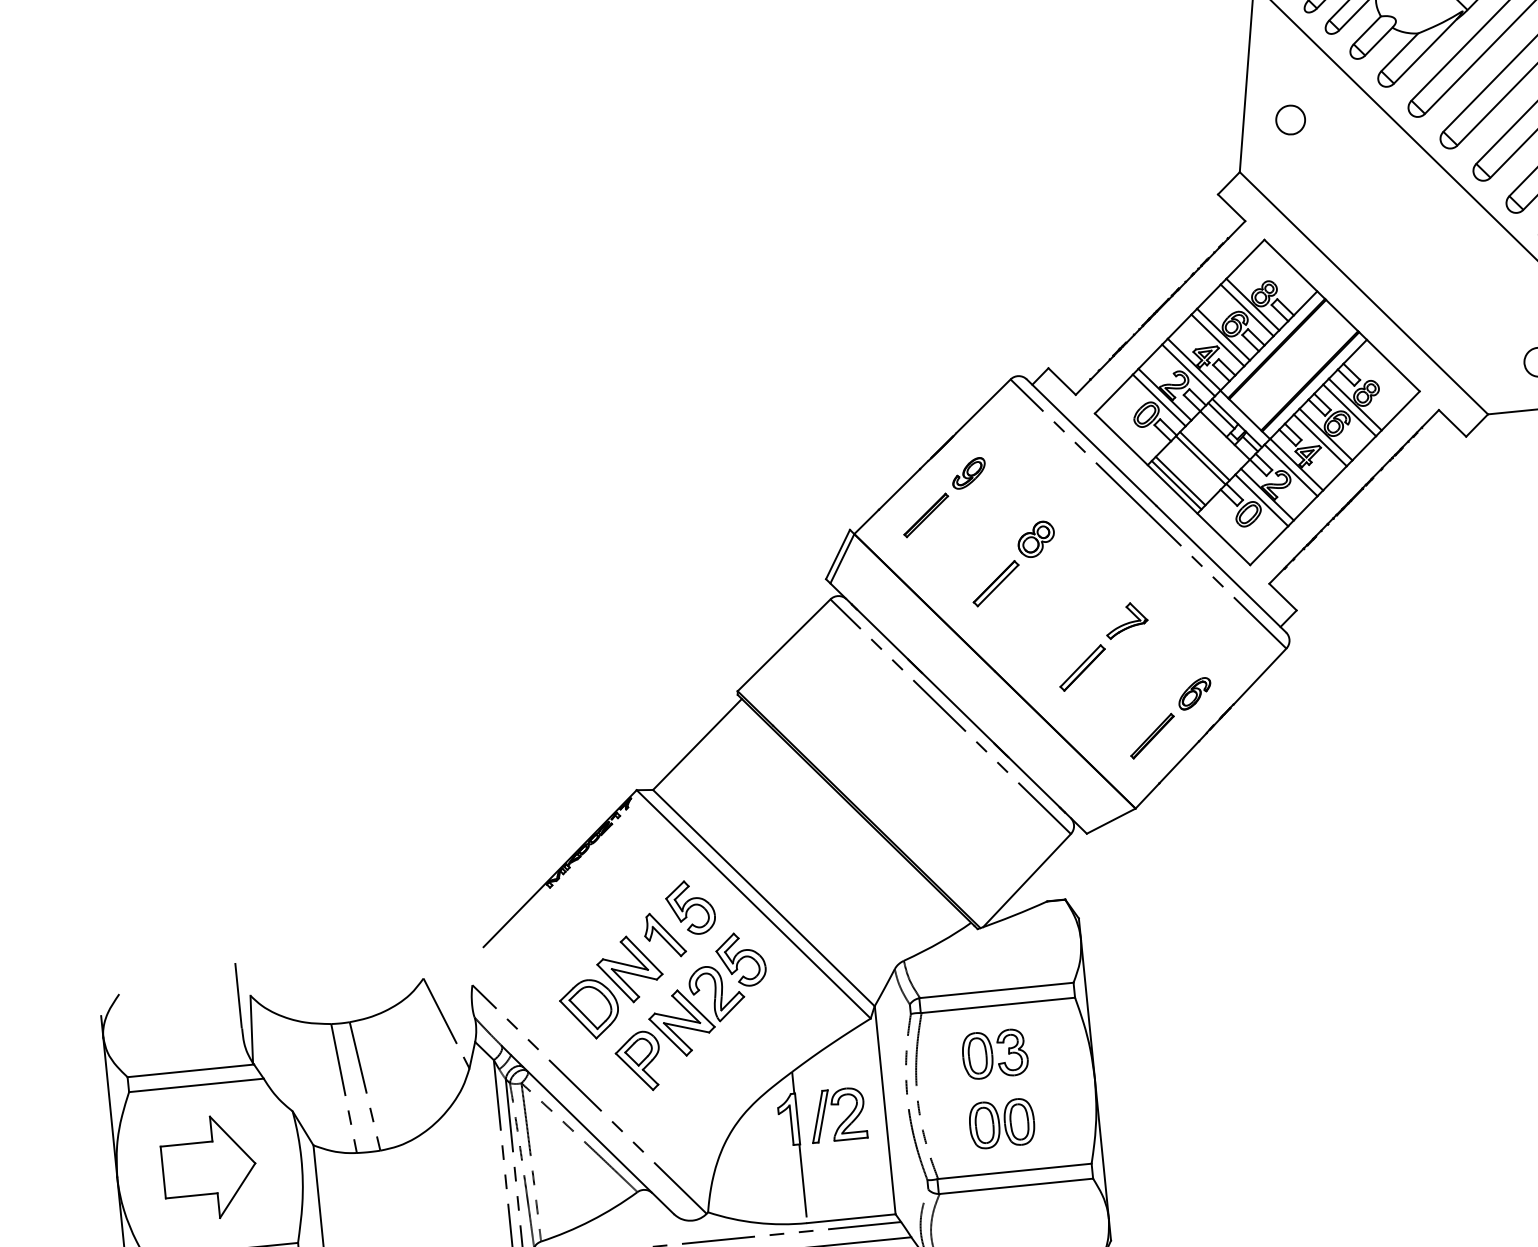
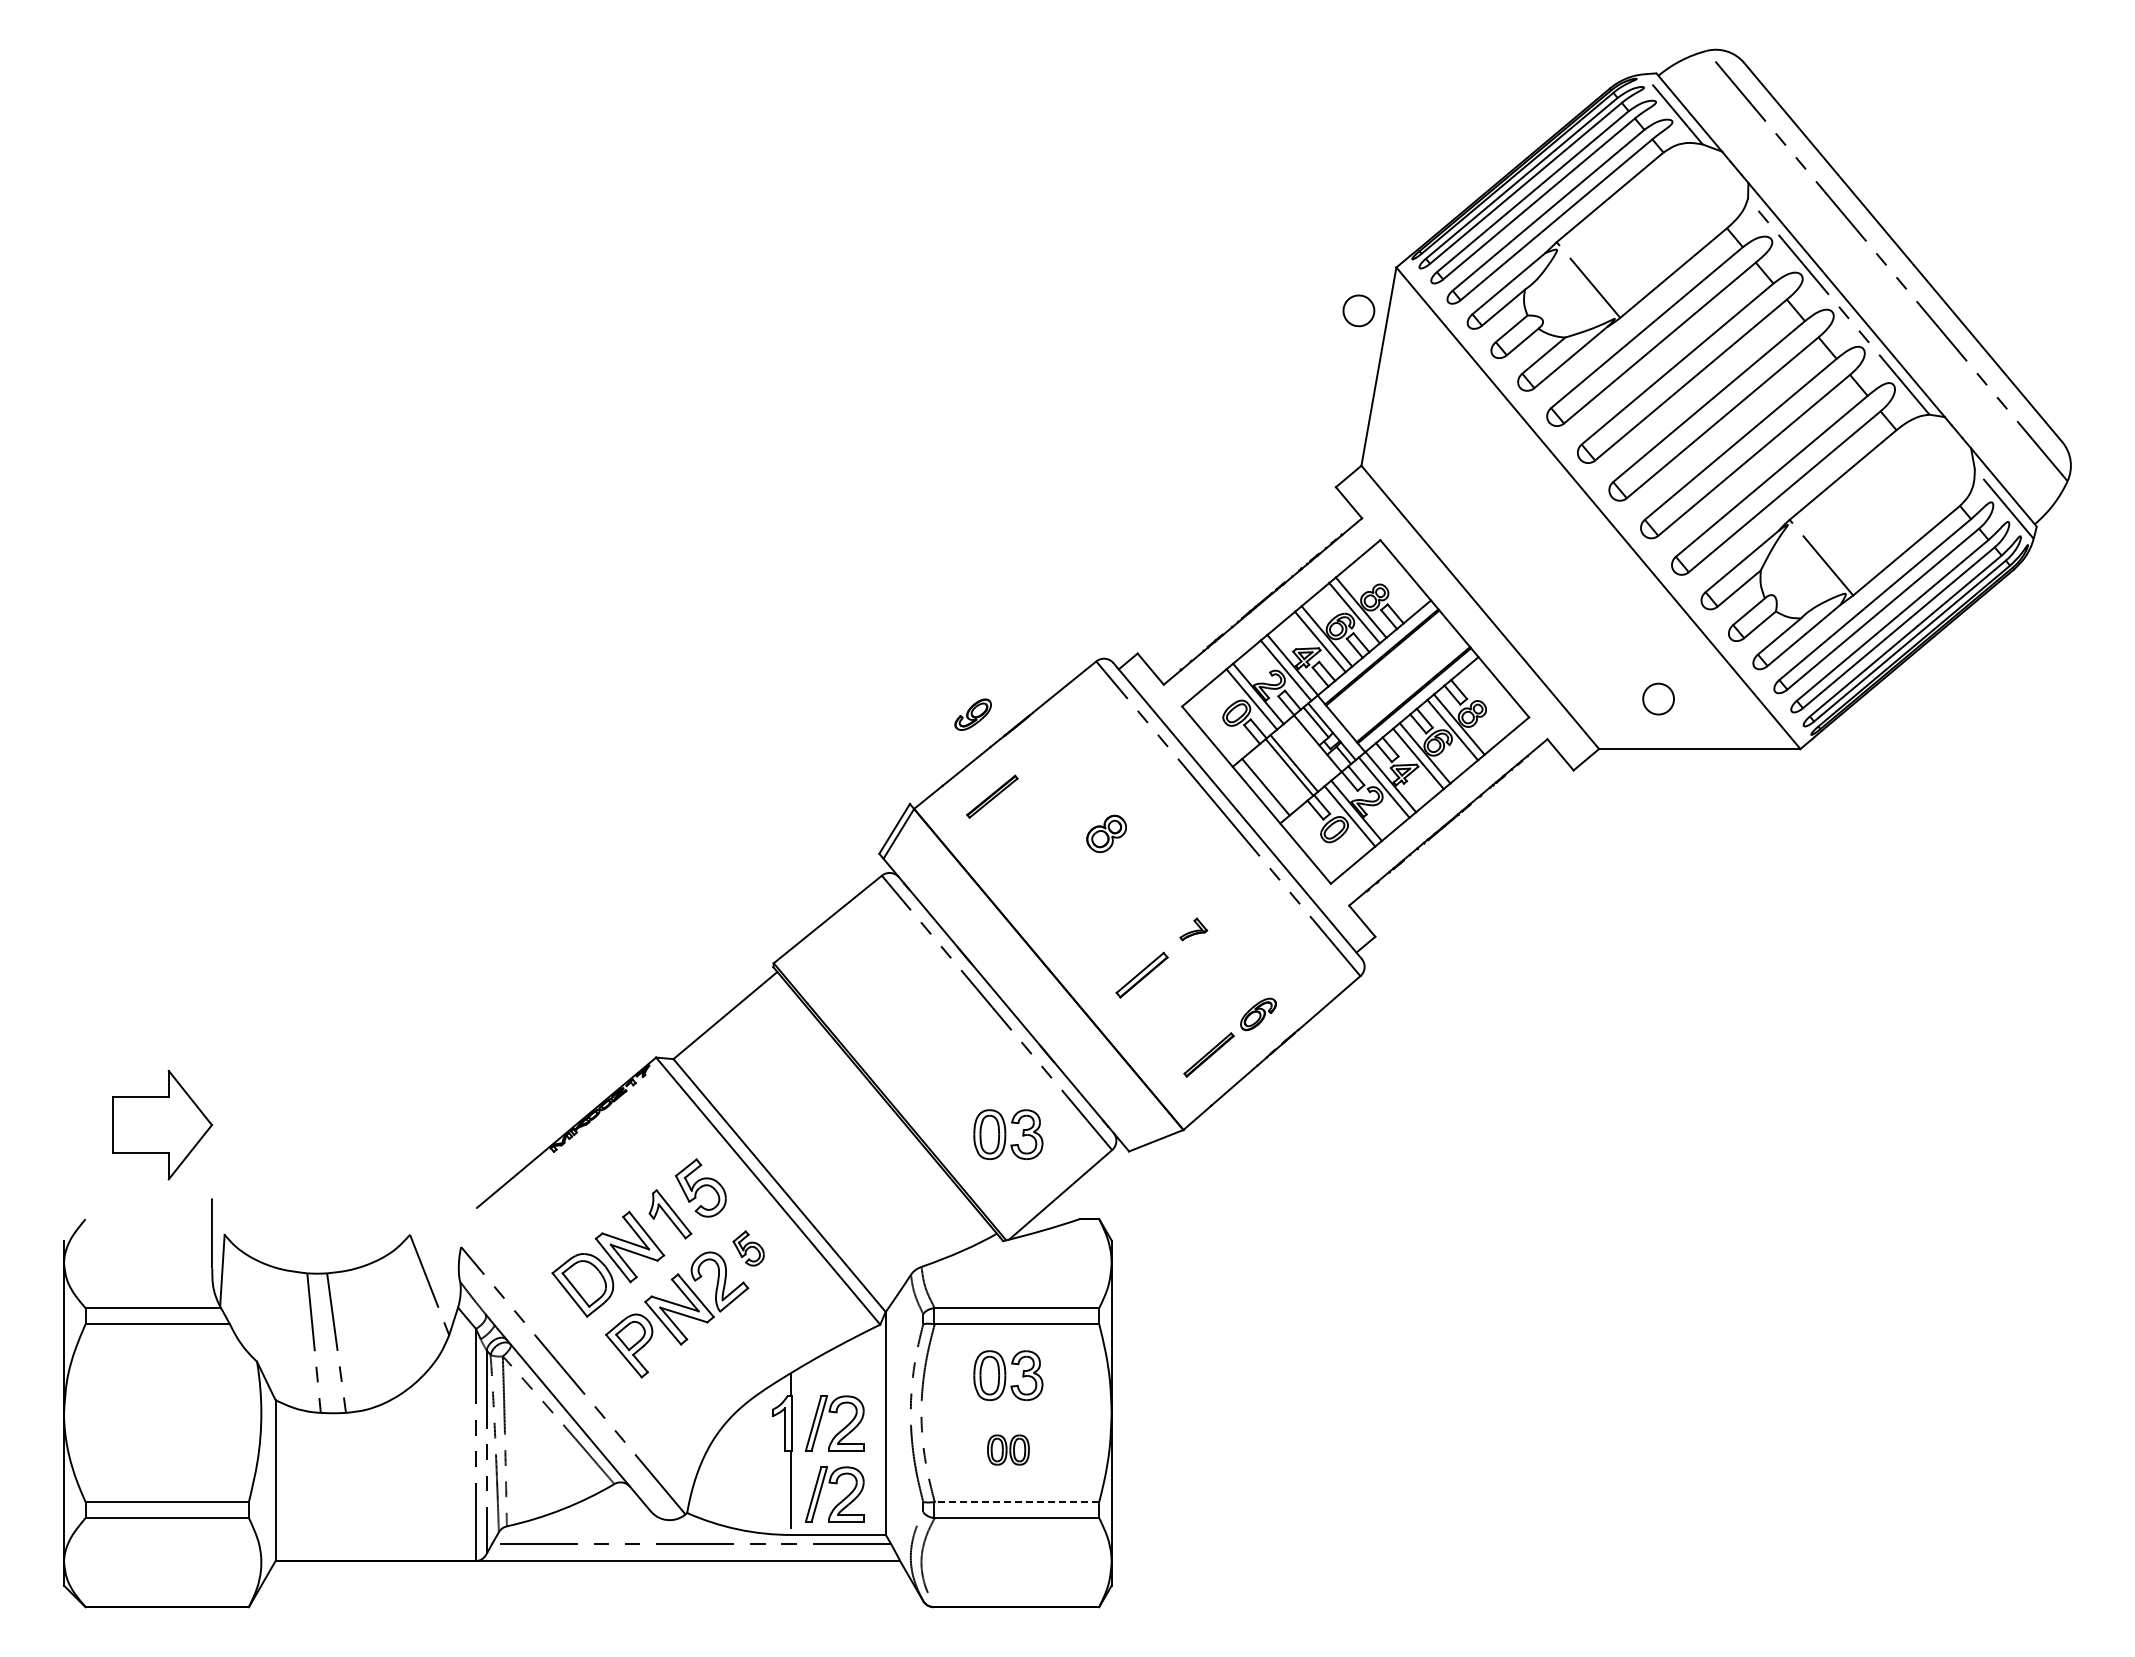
part: (1290, 119) -> (1358, 310), moved
part: (968, 473) -> (972, 714), moved
line: (1176, 484) -> (1261, 790), removed
part: (996, 583) -> (1059, 876), removed
part: (1126, 620) -> (1193, 929), size x0.6
part: (972, 829) -> (1008, 1134), added
part: (740, 959) -> (748, 1248), size x0.6
part: (1002, 1123) -> (1008, 1449), size x0.6
part: (209, 1167) -> (162, 1124), moved
line: (1014, 1171) -> (1016, 1502), solid -> dashed
part: (850, 1186) -> (841, 1500), added

